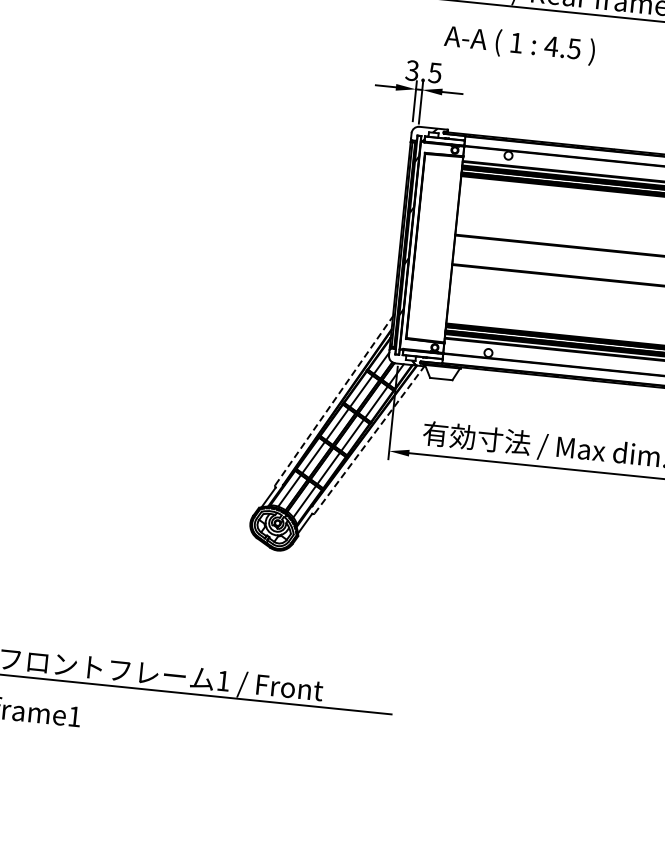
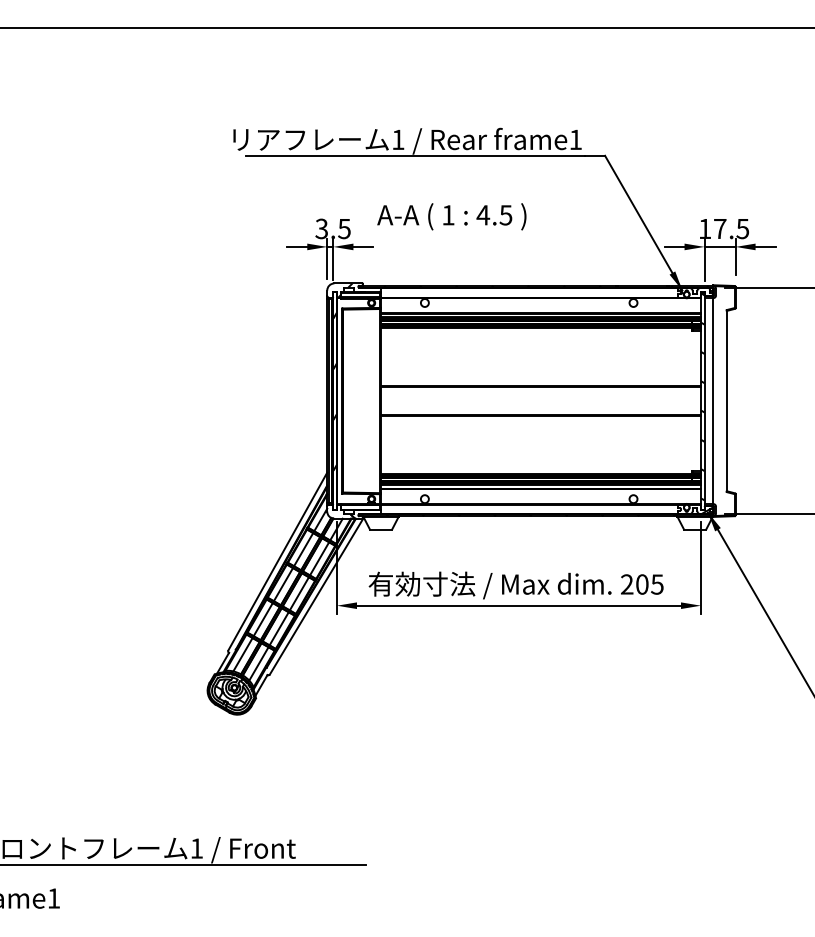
text: (519, 44) -> (451, 216), moved
line: (333, 400) -> (277, 561), dashed -> solid
line: (369, 439) -> (316, 596), dashed -> solid

